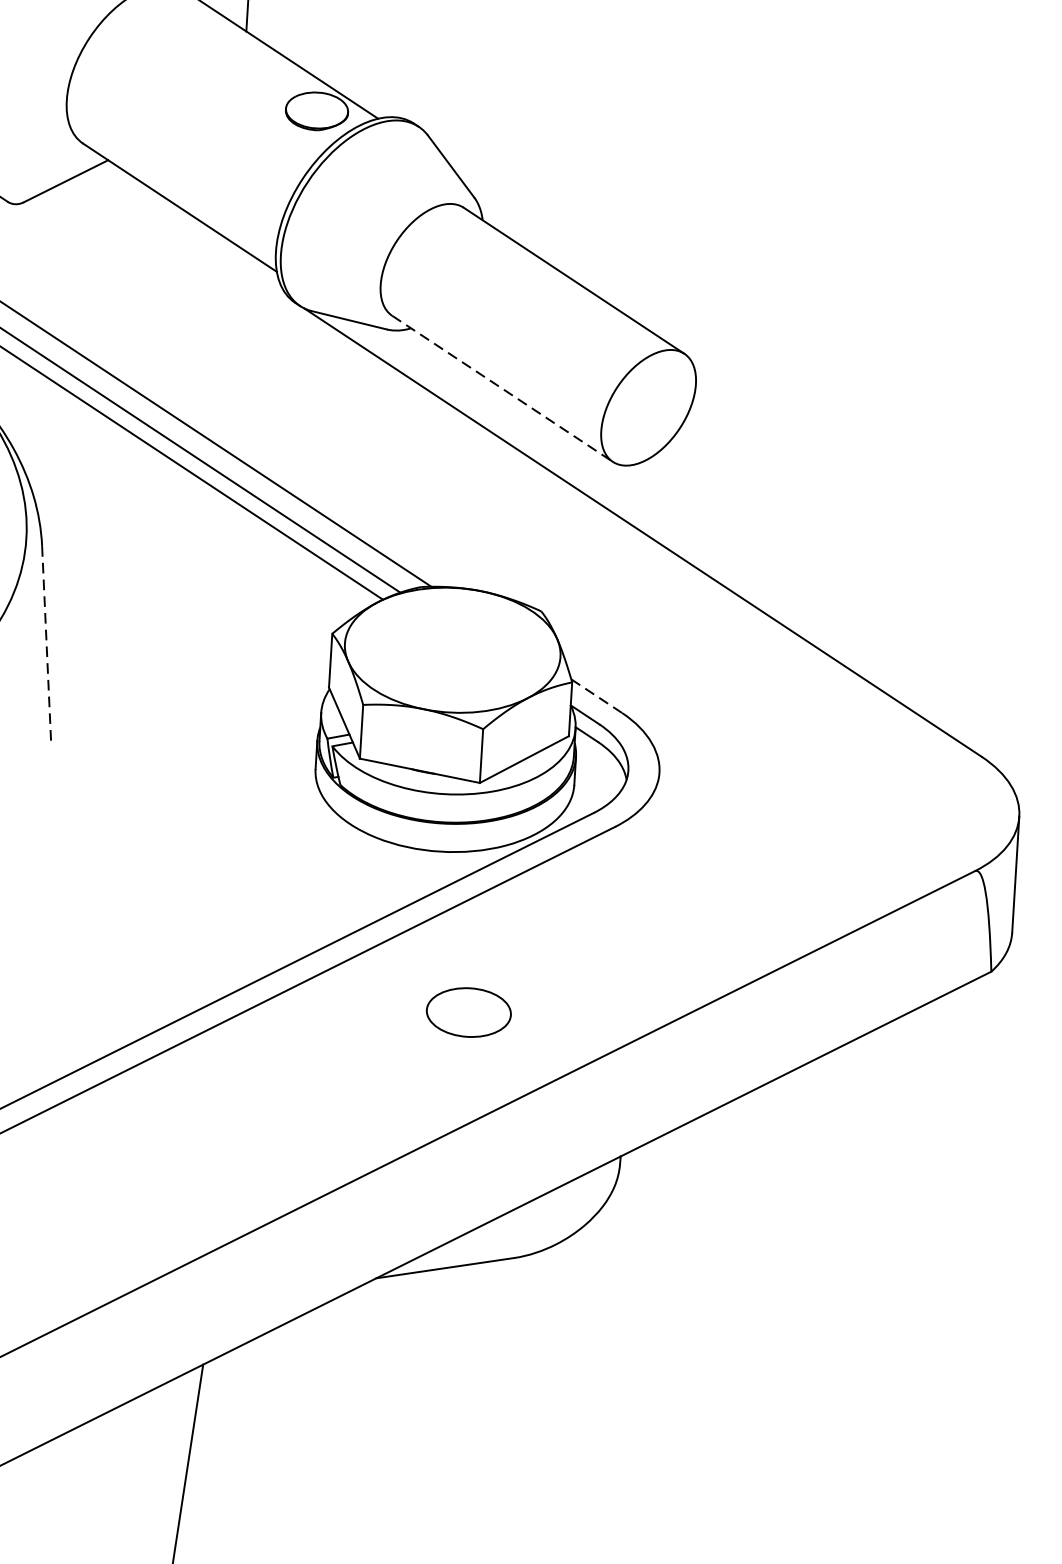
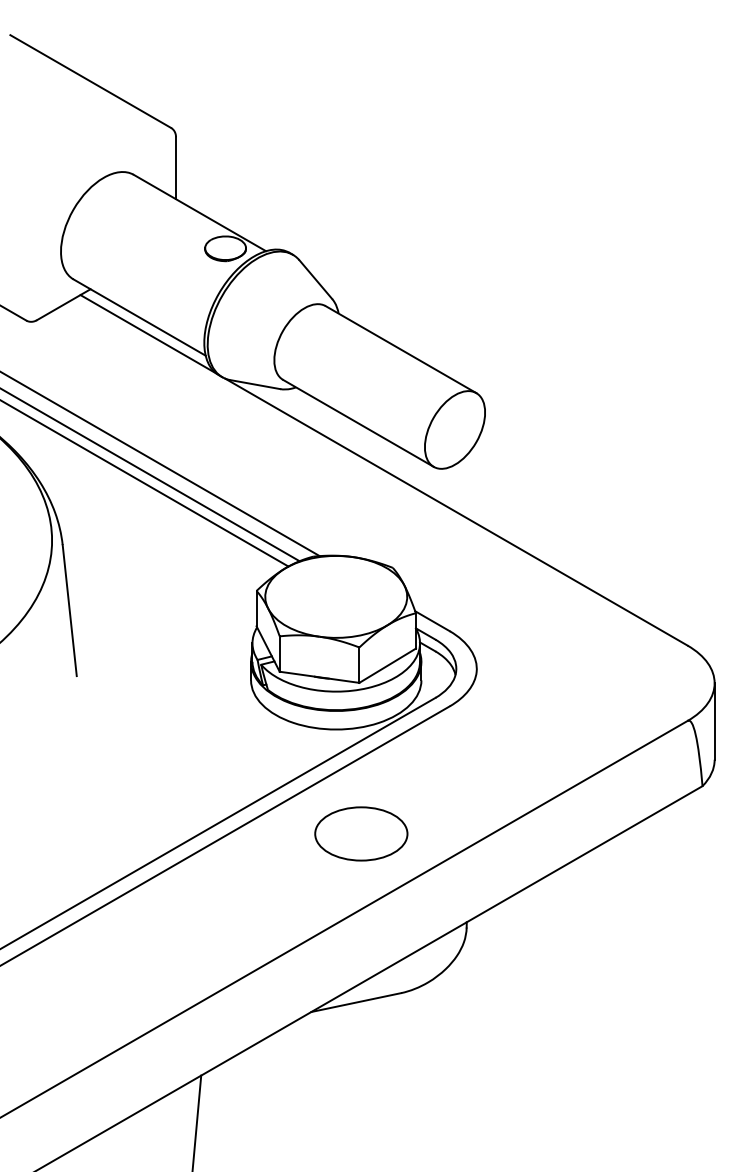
line: (191, 234) -> (148, 334), added
line: (502, 388) -> (358, 423), dashed -> solid
line: (46, 646) -> (69, 610), dashed -> solid
line: (598, 696) -> (433, 621), dashed -> solid
part: (469, 1011) -> (361, 833), size x1.67

